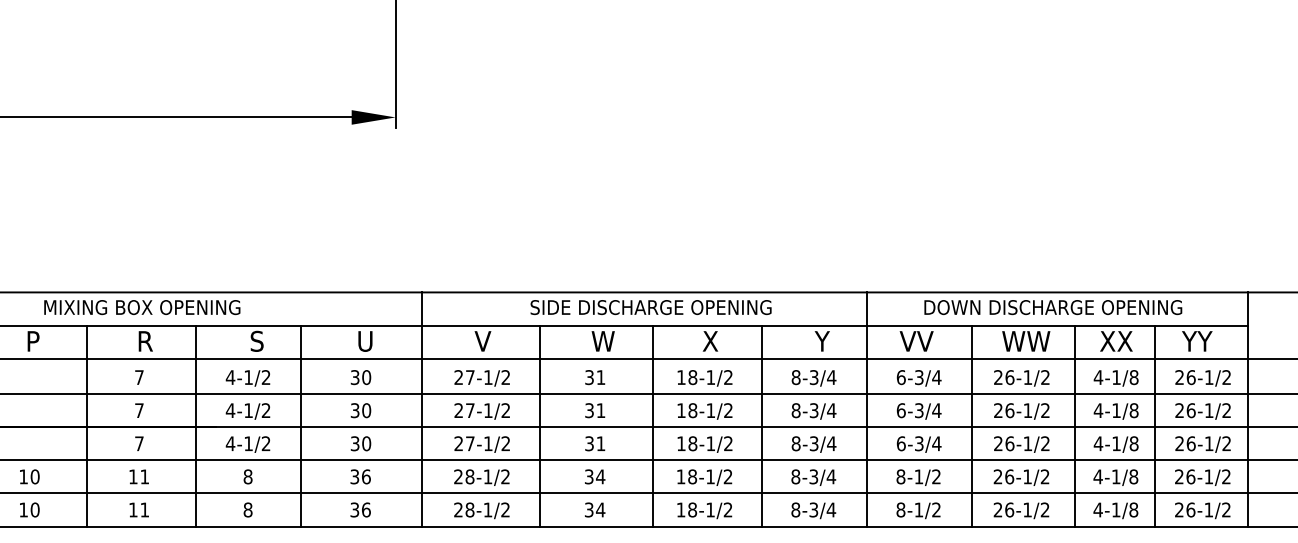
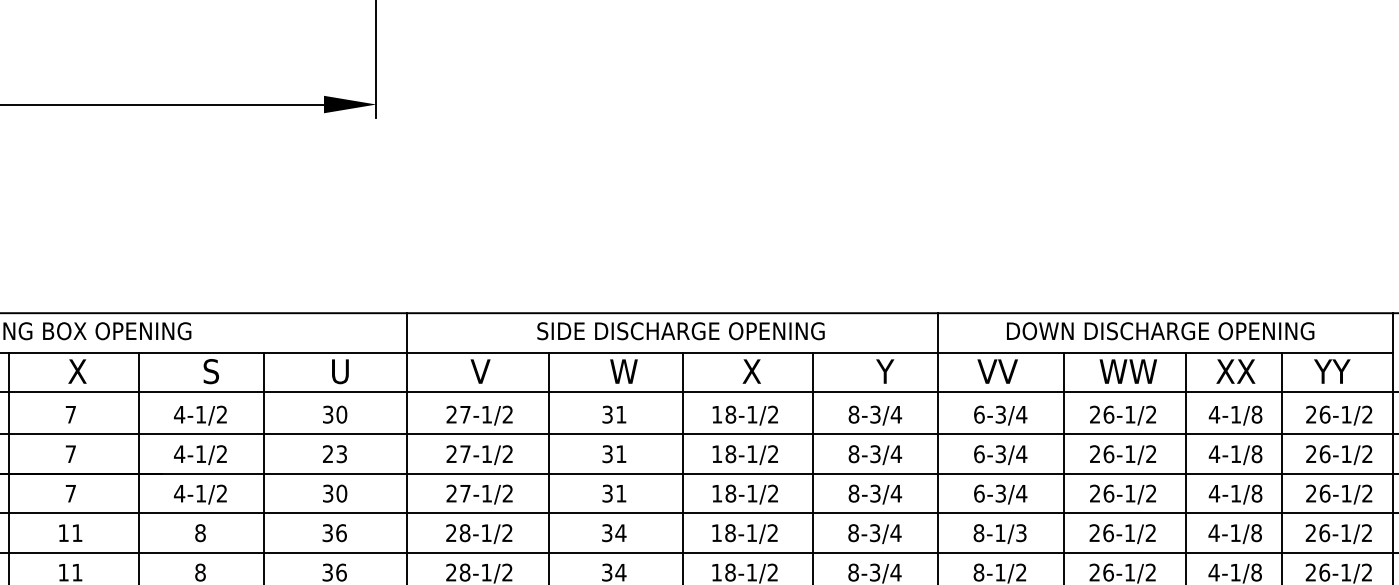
text: (144, 341) -> (76, 371), R -> X
text: (360, 410) -> (334, 453), 30 -> 23
text: (936, 476) -> (1021, 532), 8-1/2 -> 8-1/3

